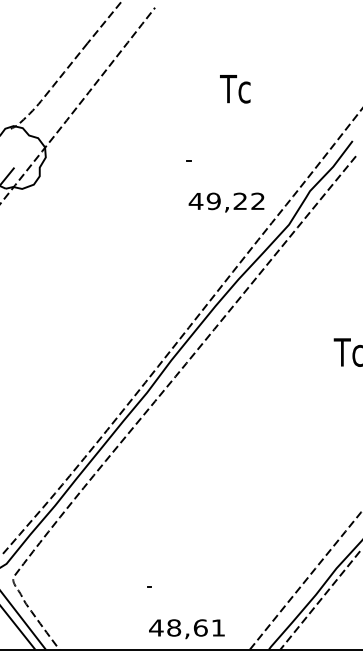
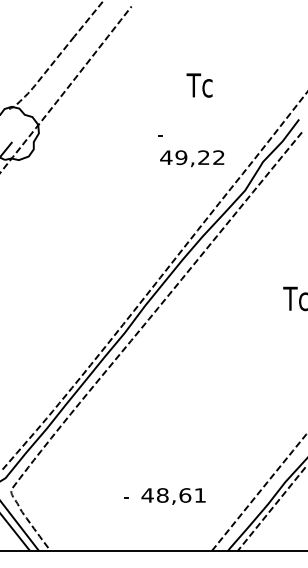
text: (235, 89) -> (199, 85), moved
text: (226, 202) -> (192, 158), moved
text: (186, 629) -> (173, 496), moved

